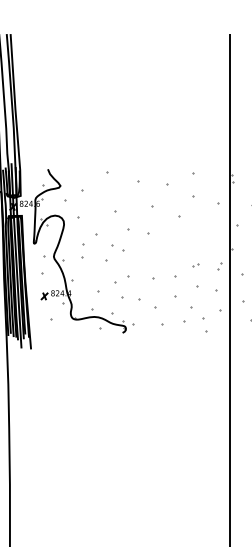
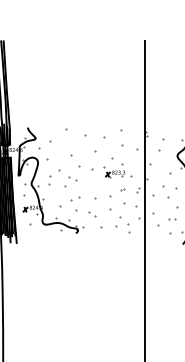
part: (187, 235) -> (117, 170), added
part: (148, 303) -> (92, 214), size x0.62

